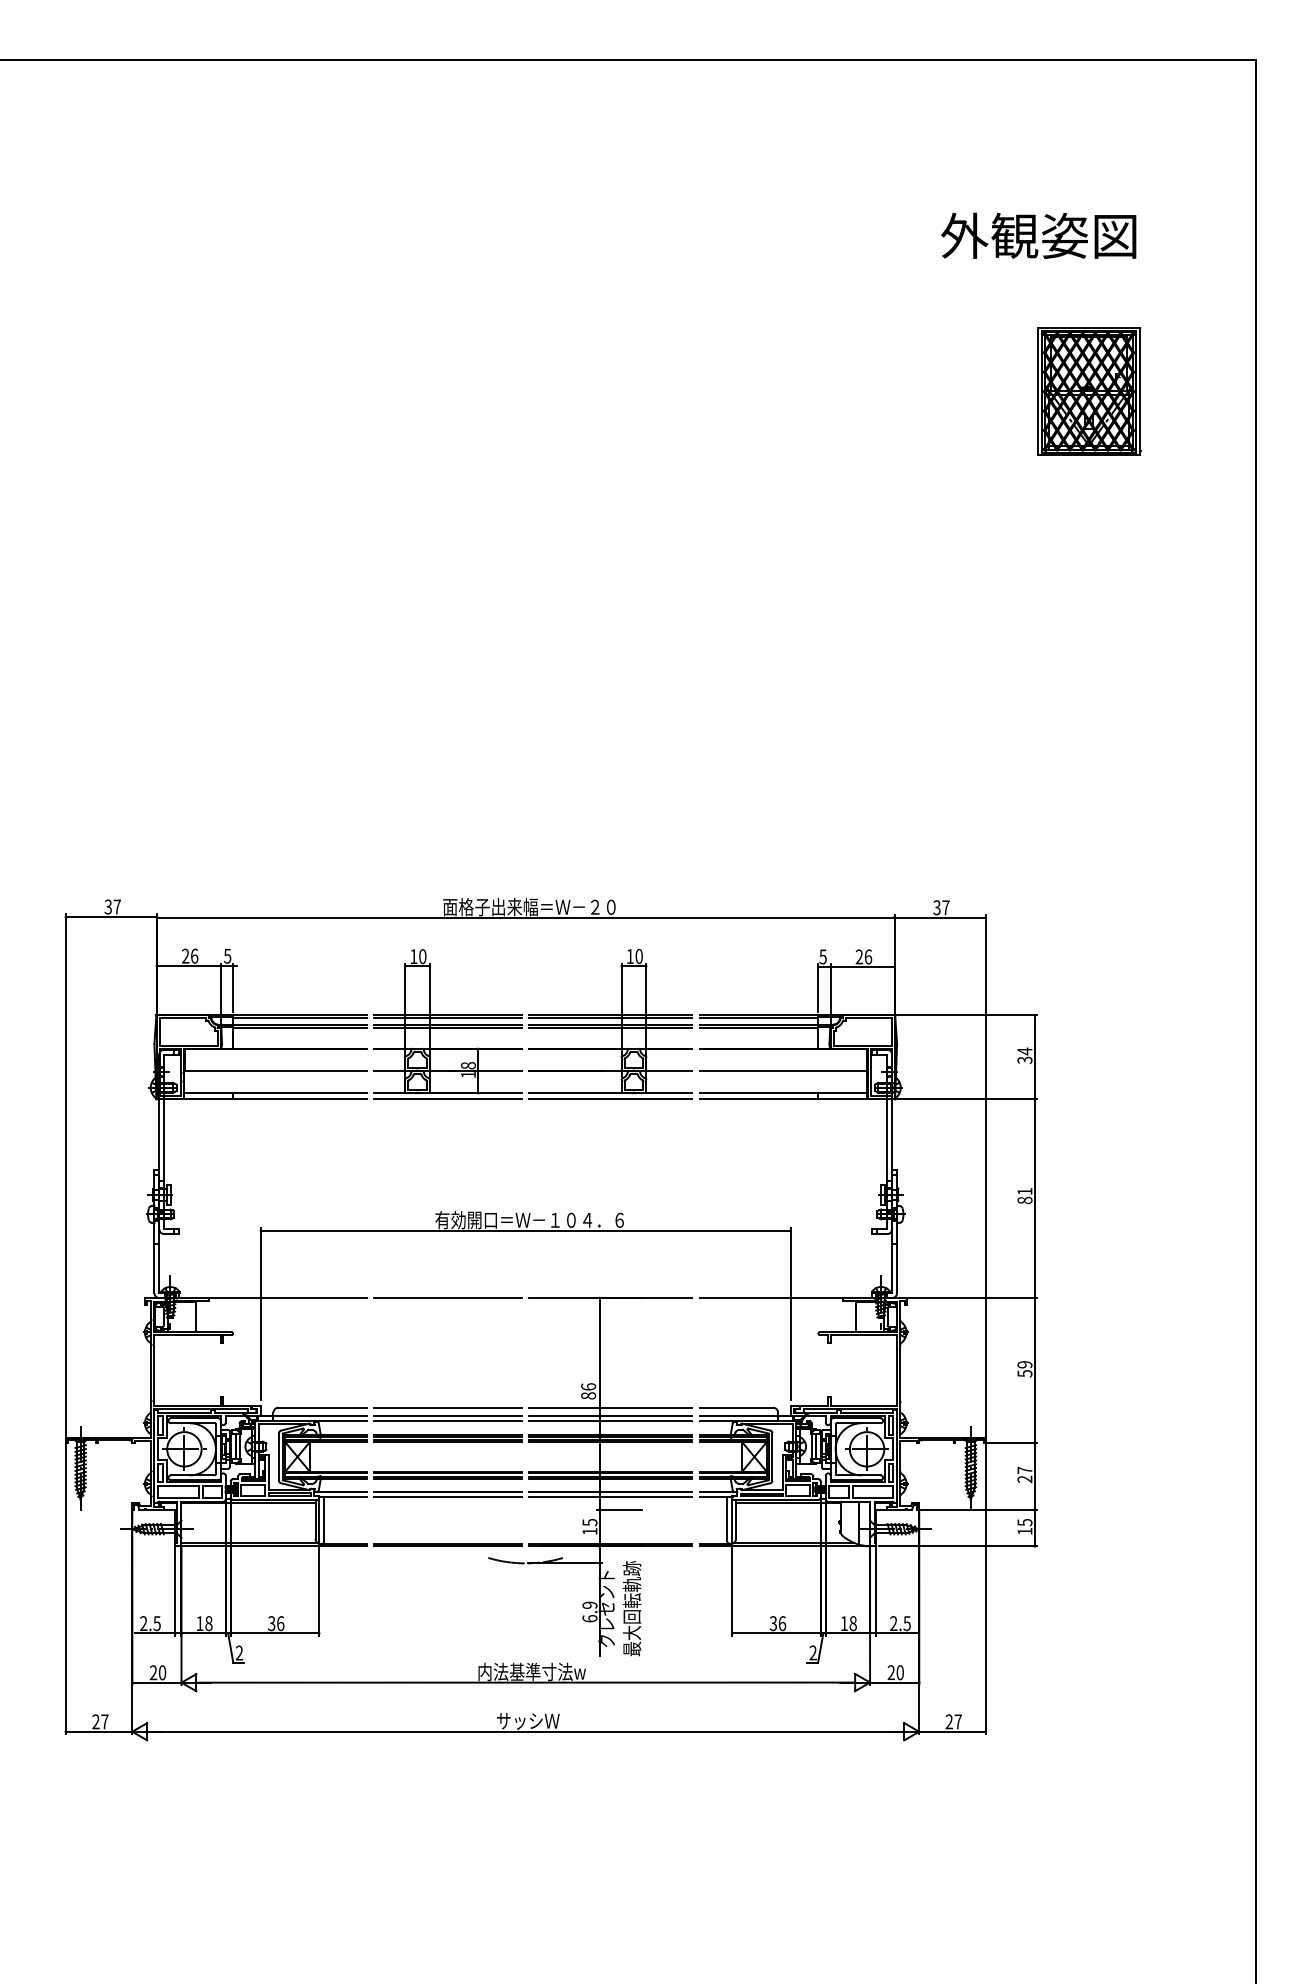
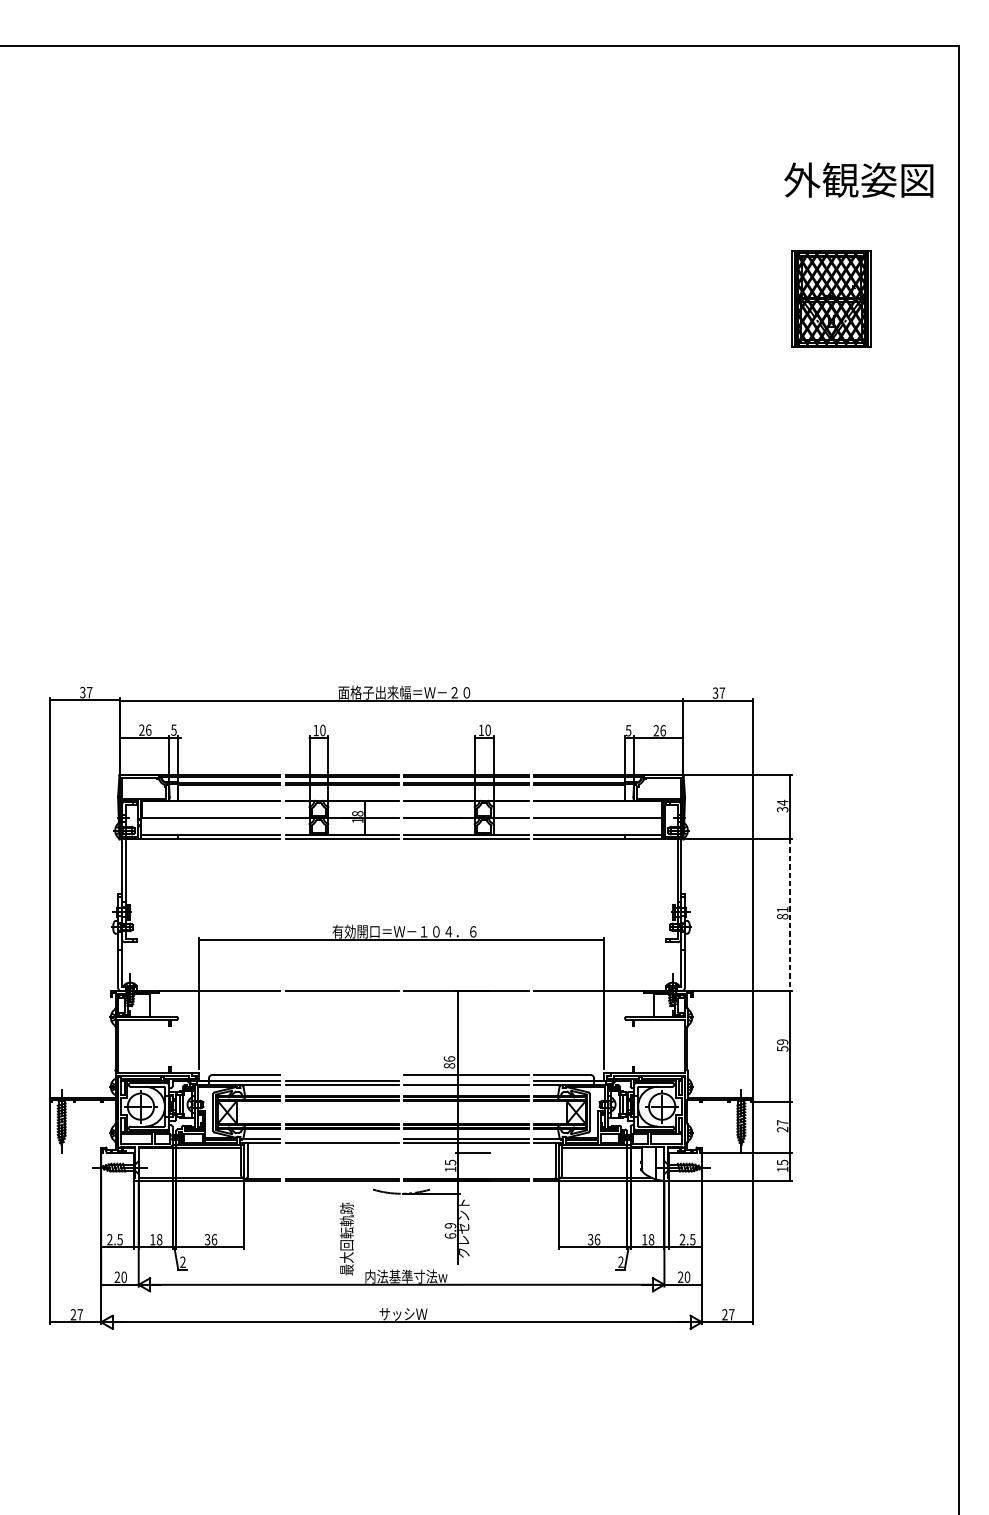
text: (1038, 235) -> (858, 179), moved
line: (1034, 1198) -> (789, 915), solid -> dashed
line: (448, 1407) -> (342, 1074), removed
line: (610, 1415) -> (466, 1080), removed
line: (448, 1492) -> (342, 1139), removed
text: (631, 1608) -> (346, 1238), moved

